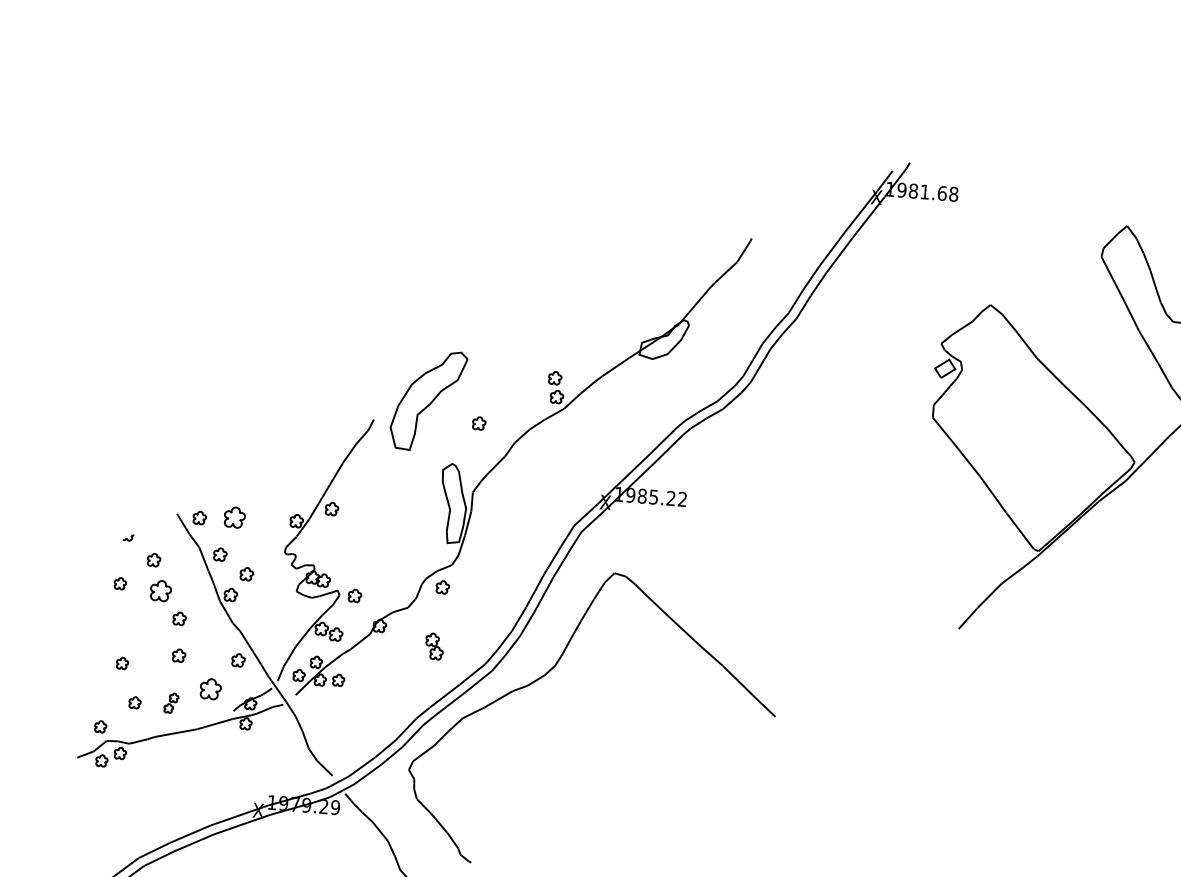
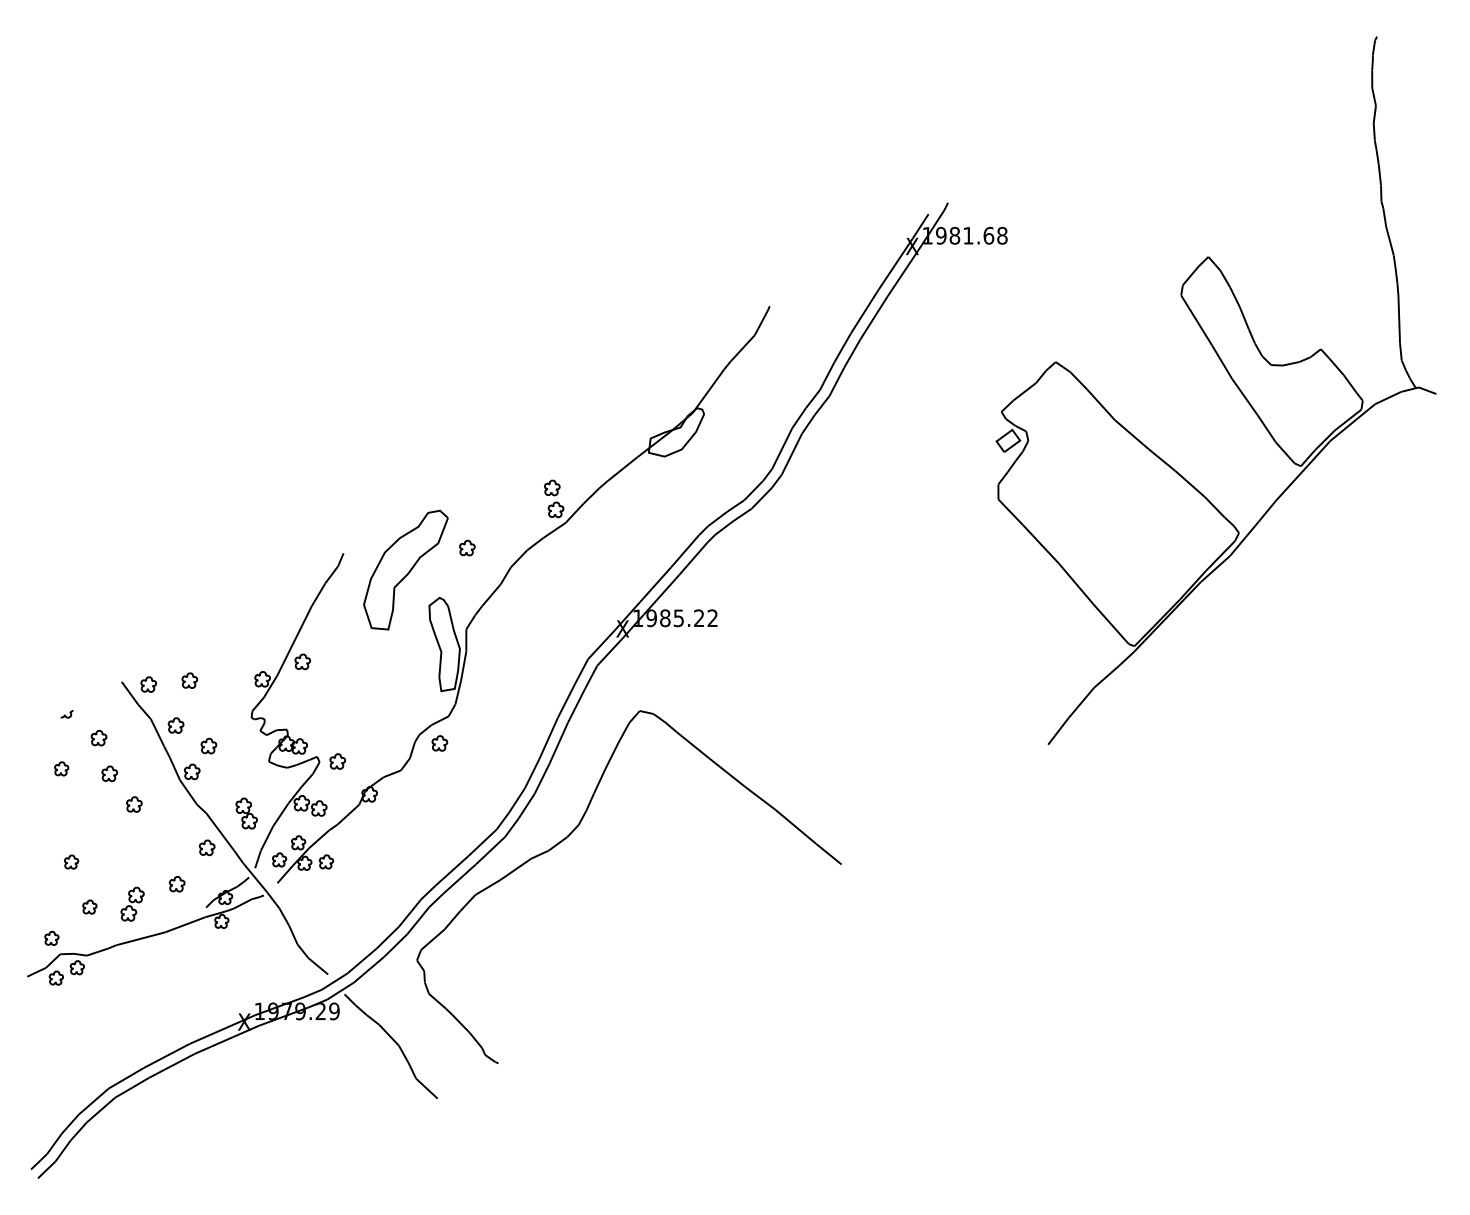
part: (428, 400) -> (405, 569), moved
part: (234, 517) -> (189, 680), size x0.62
part: (160, 590) -> (109, 773), size x0.62
part: (434, 646) -> (246, 813), moved
part: (178, 655) -> (136, 847), removed
part: (210, 689) -> (176, 884), size x0.62
part: (171, 702) -> (132, 903), size x1.43

